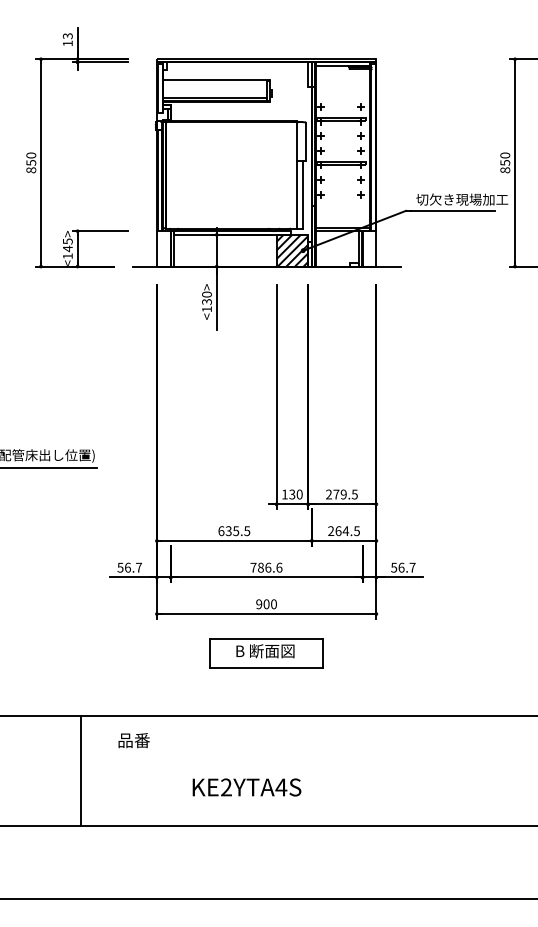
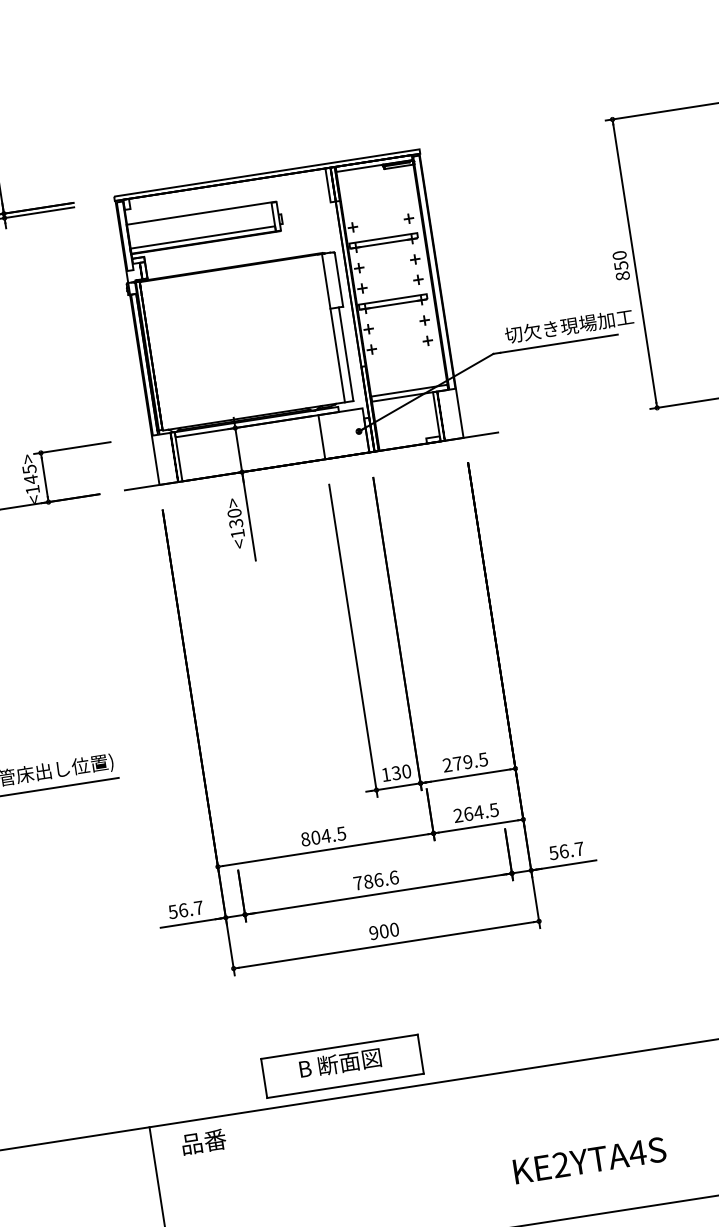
hatch: (292, 250) -> (344, 433), removed
text: (228, 531) -> (315, 838), 635.5 -> 804.5
part: (266, 653) -> (342, 1066), moved
text: (133, 740) -> (203, 1142), moved
text: (246, 787) -> (589, 1160), moved

